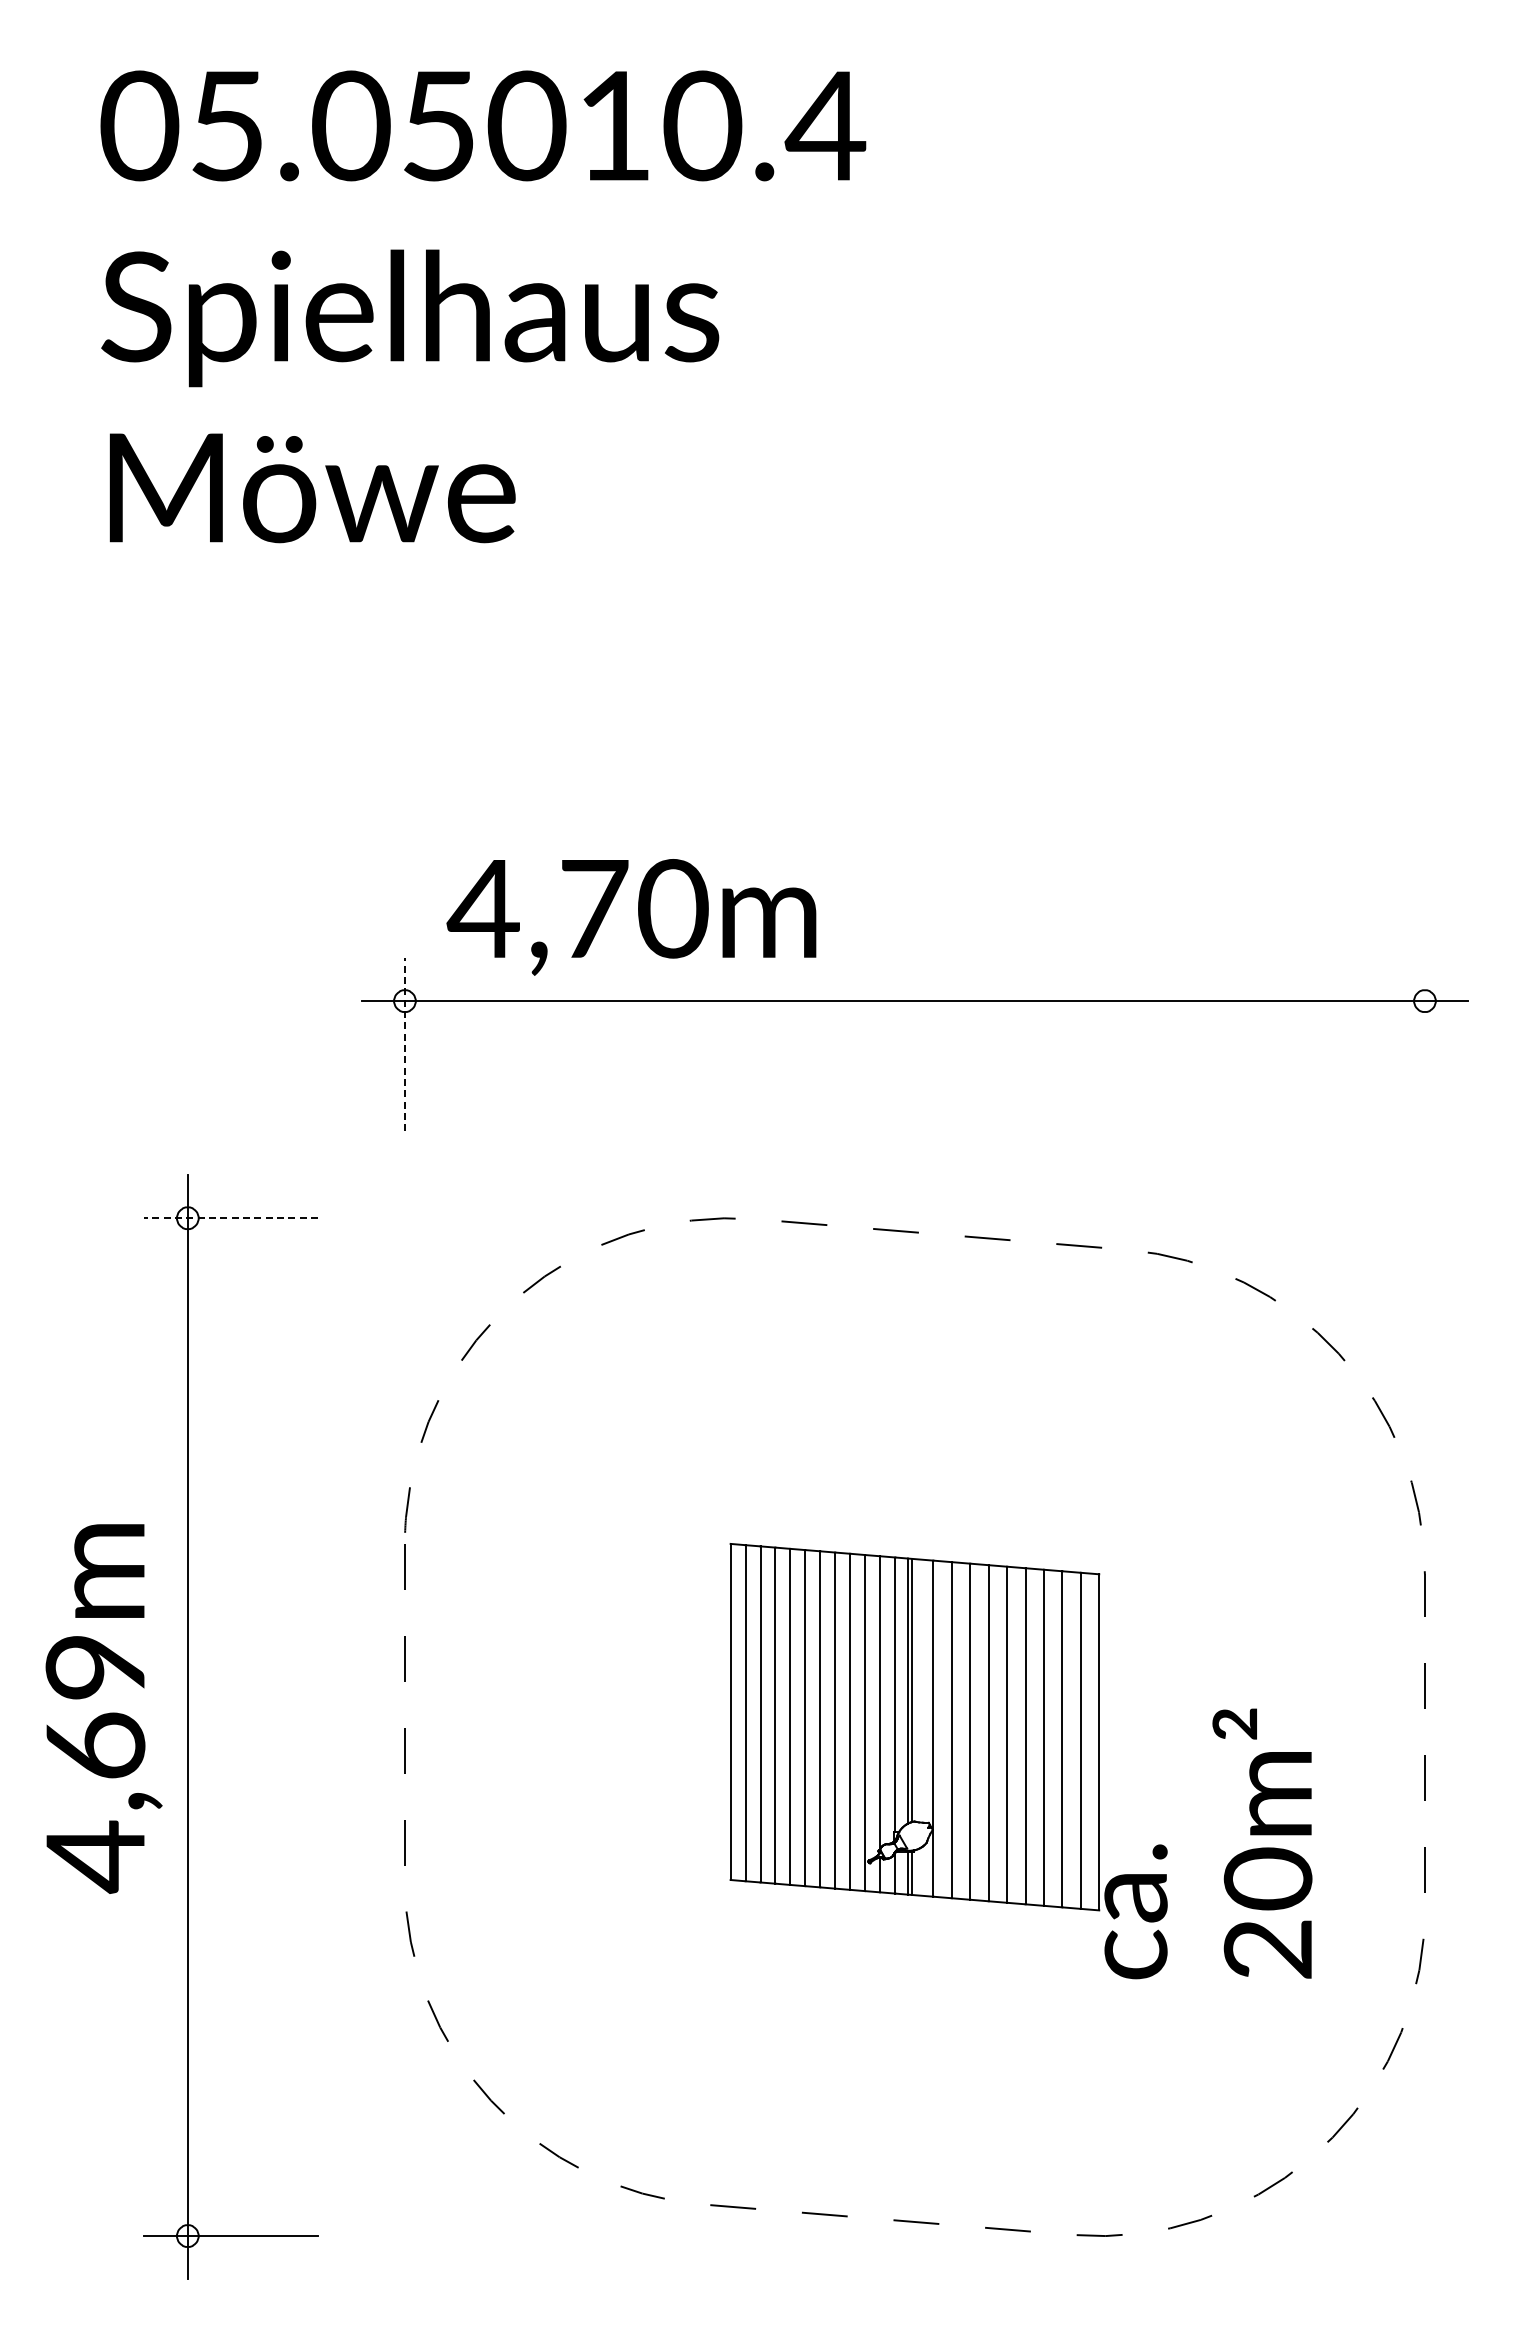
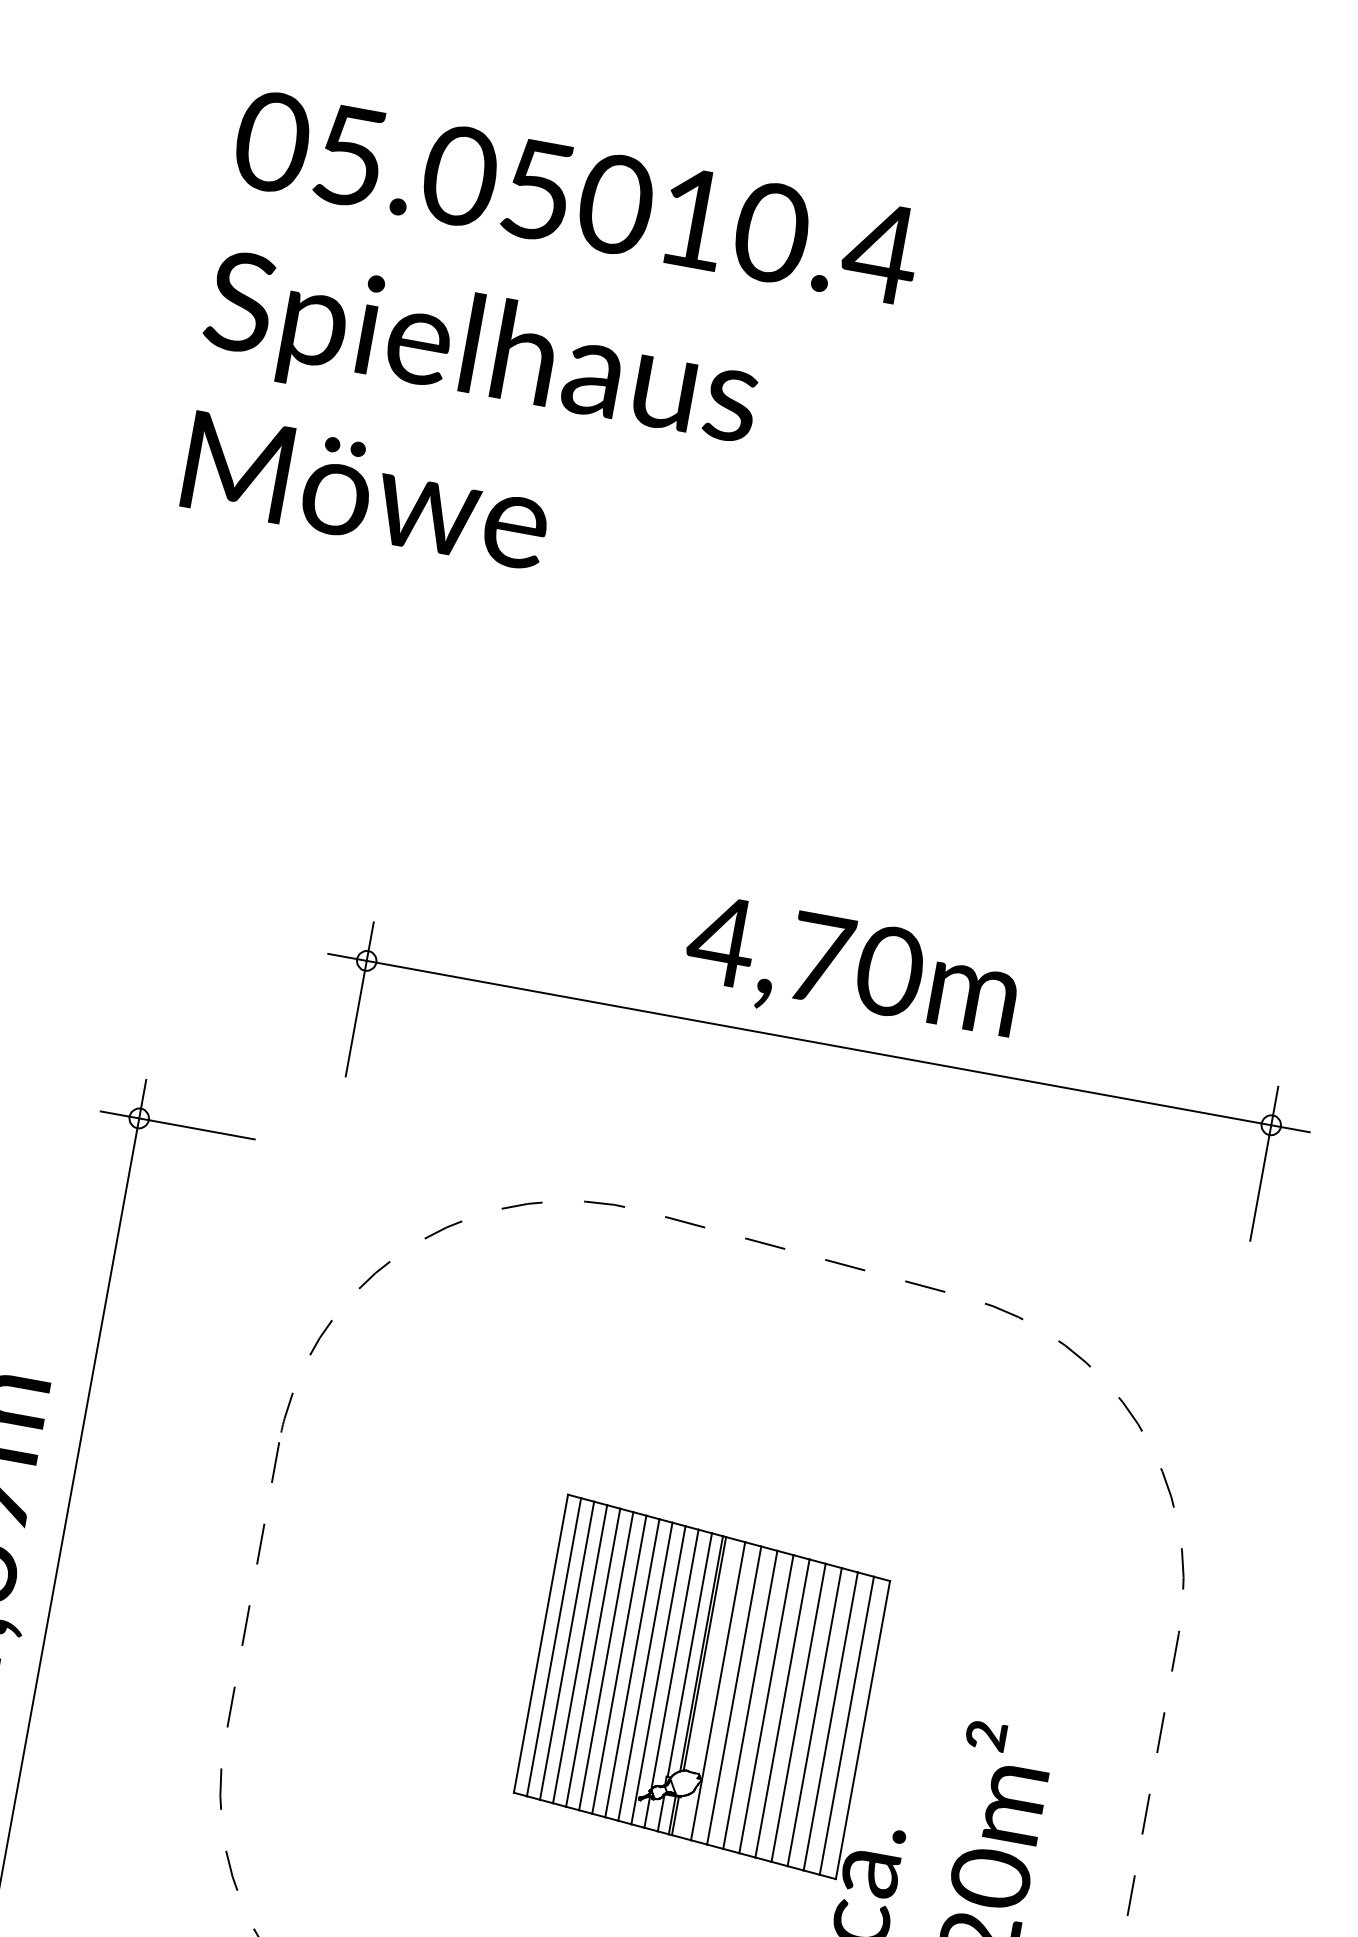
text: (631, 917) -> (851, 972), moved
line: (404, 1044) -> (359, 999), dashed -> solid
line: (1424, 1044) -> (1263, 1163), added
line: (231, 1218) -> (177, 1125), dashed -> solid

